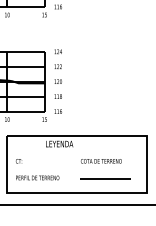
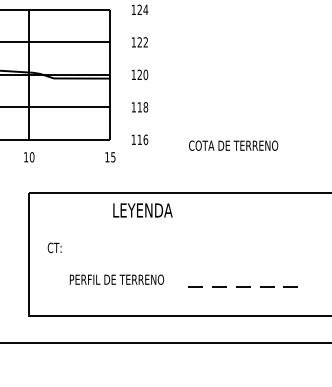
text: (101, 161) -> (233, 146), moved
text: (37, 177) -> (116, 278), moved
line: (106, 179) -> (244, 287), solid -> dashed

